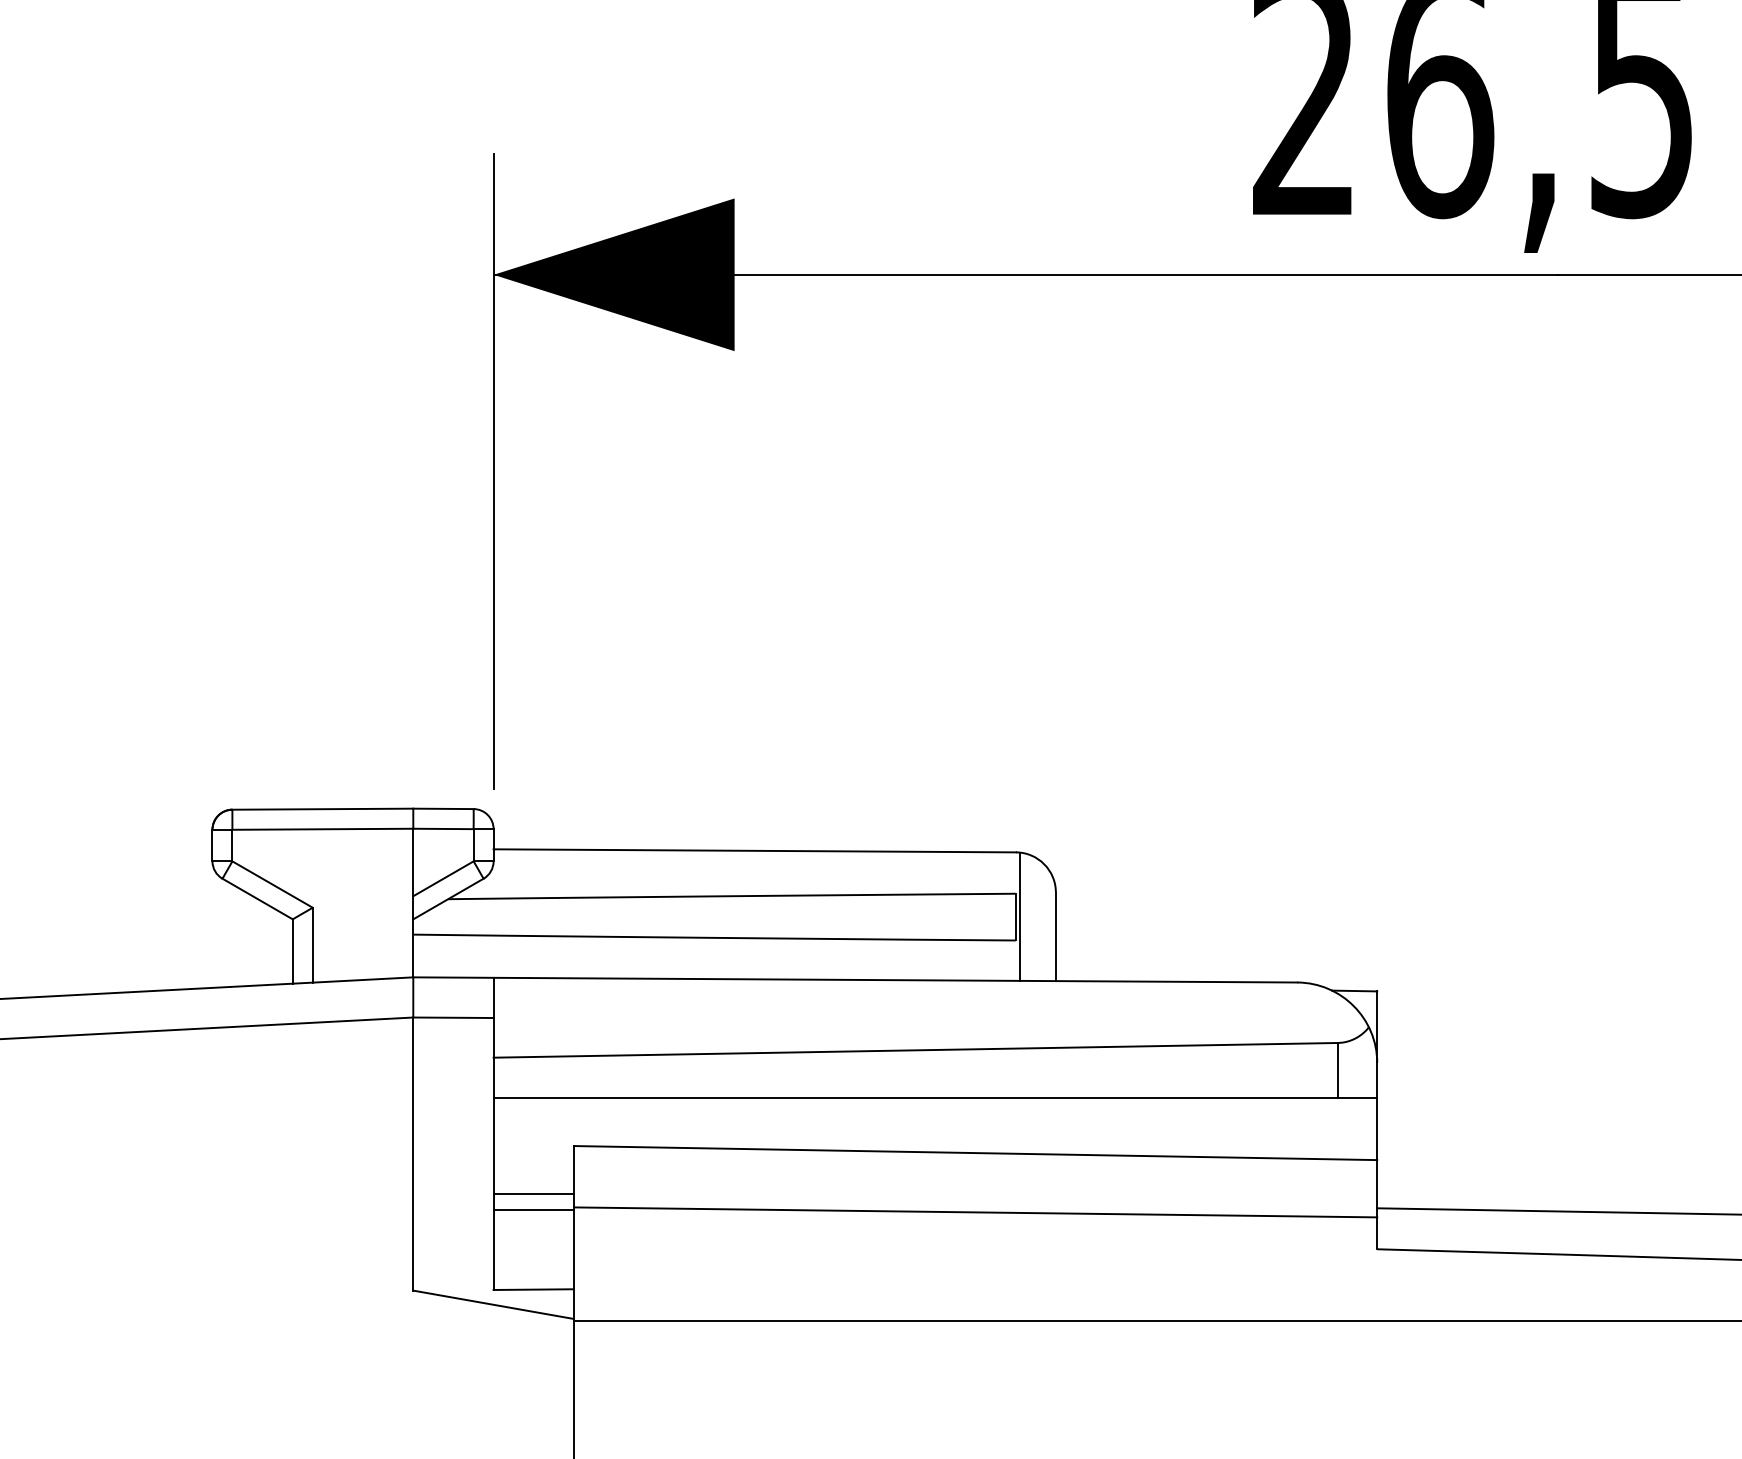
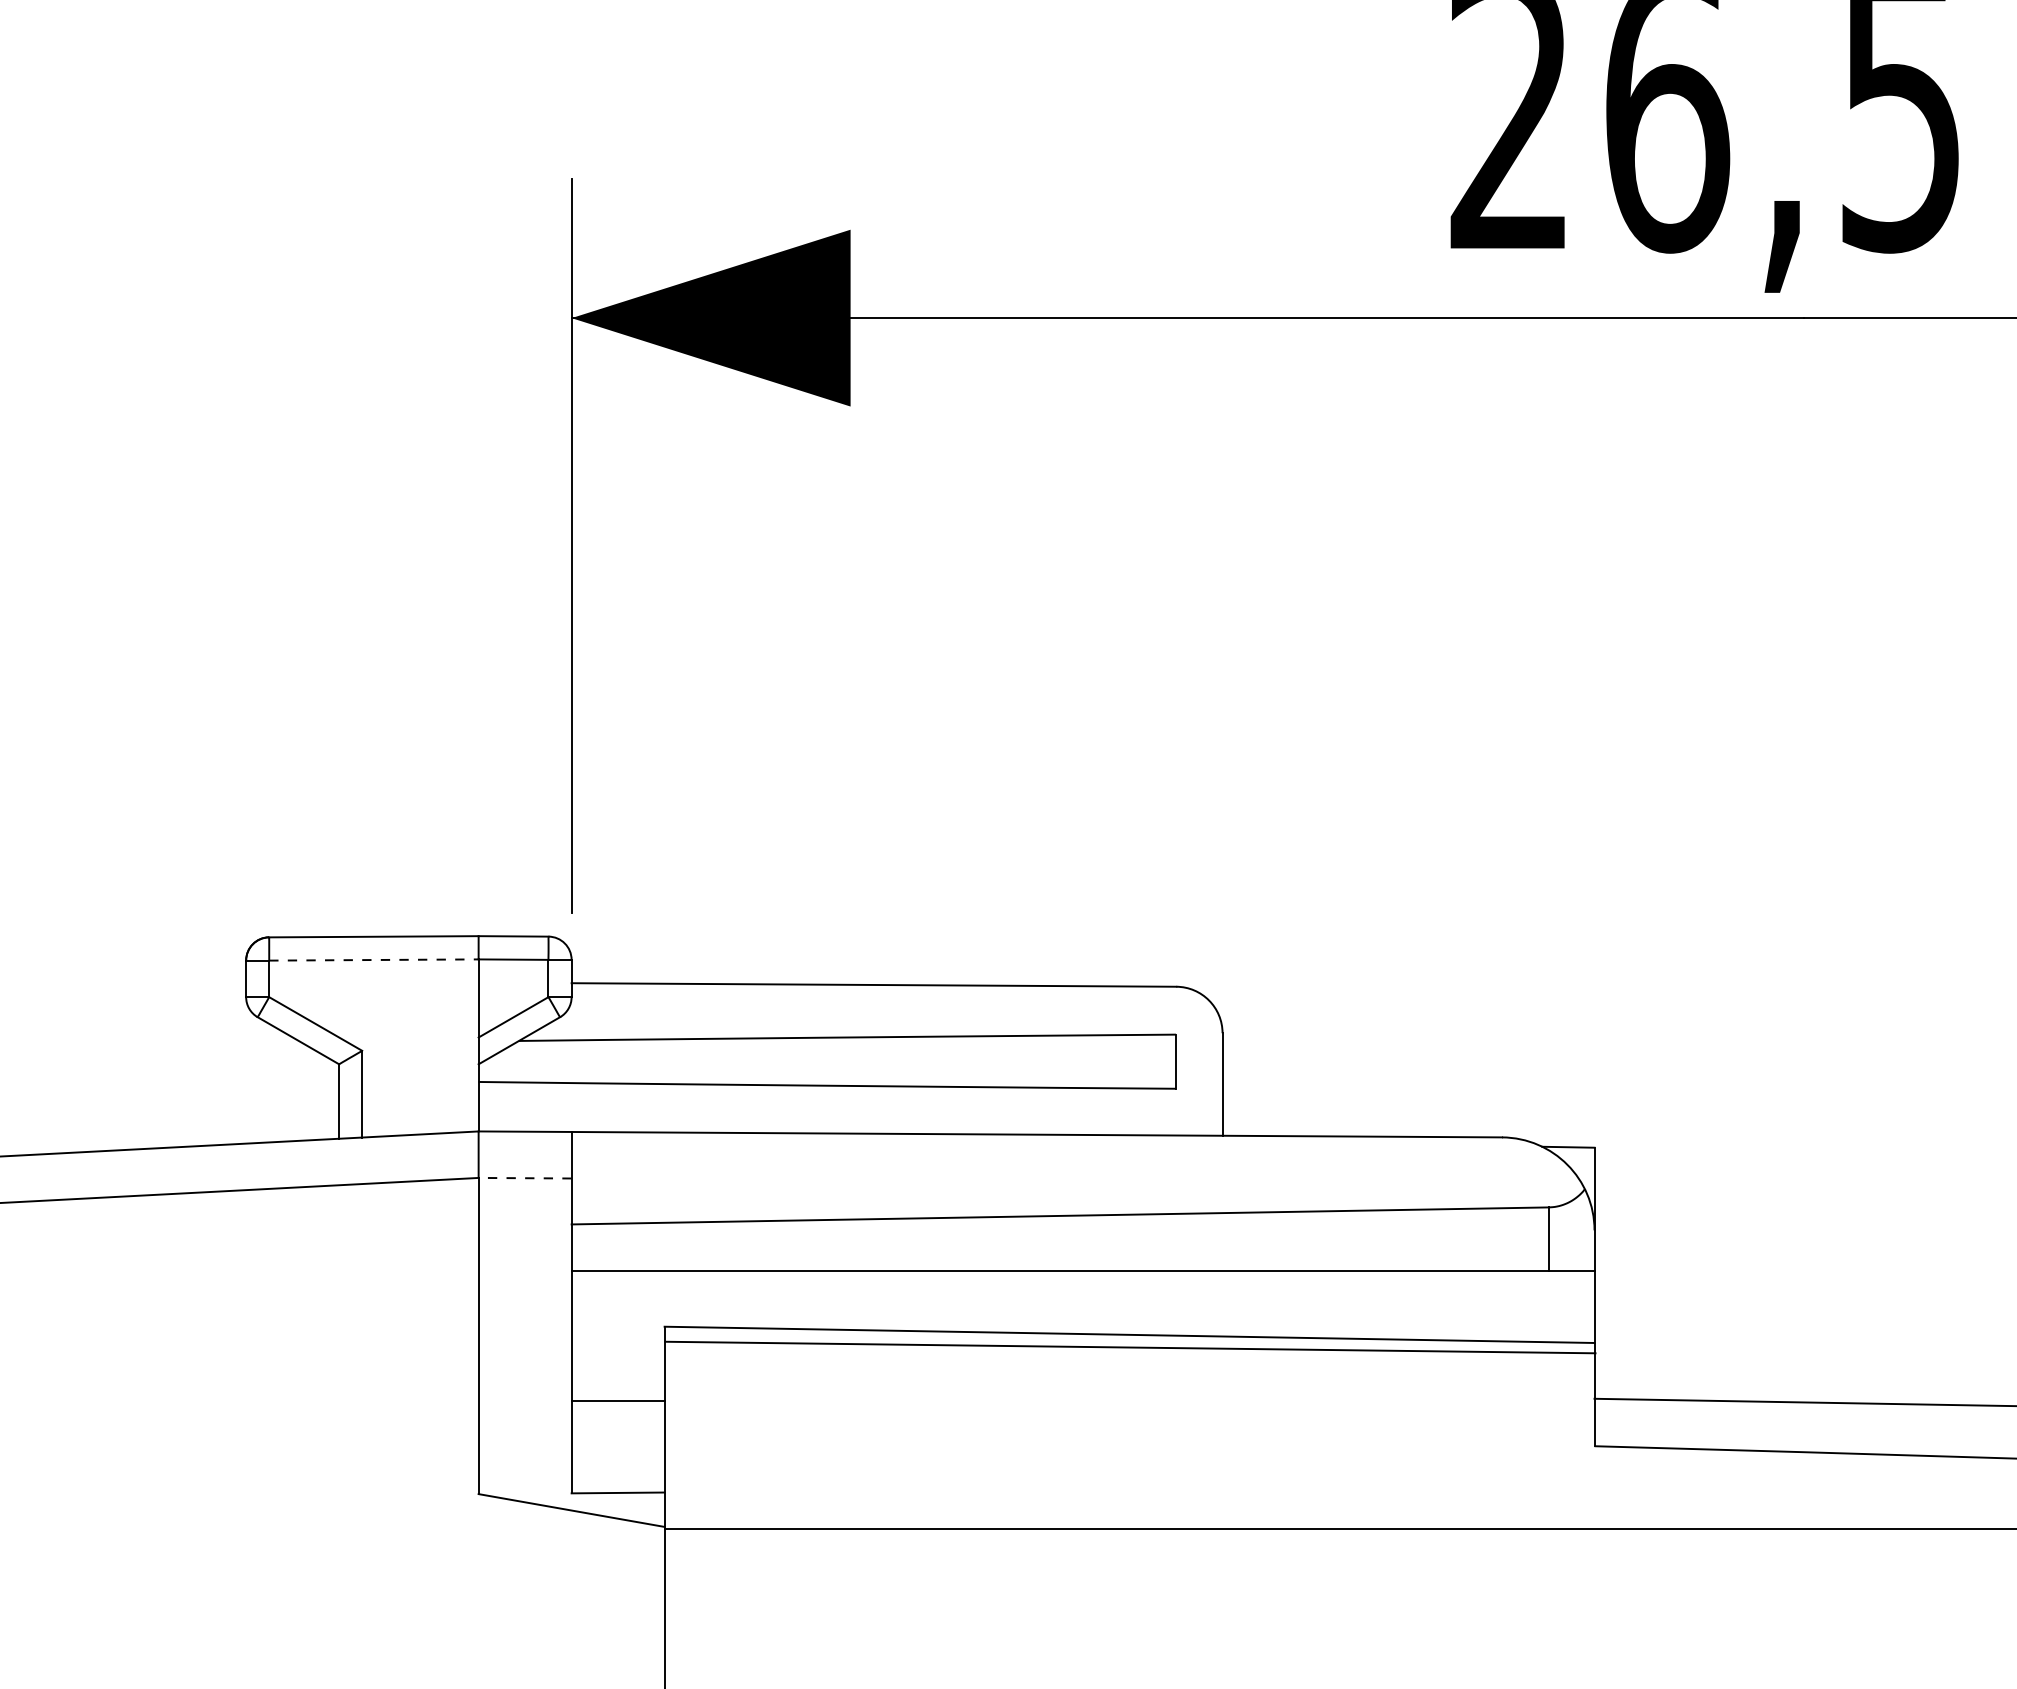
line: (322, 829) -> (373, 960), solid -> dashed
line: (1019, 916) -> (1180, 1060), removed
line: (452, 1018) -> (524, 1178), solid -> dashed
line: (533, 1194) -> (617, 1382), removed
line: (975, 1212) -> (1130, 1347), moved

